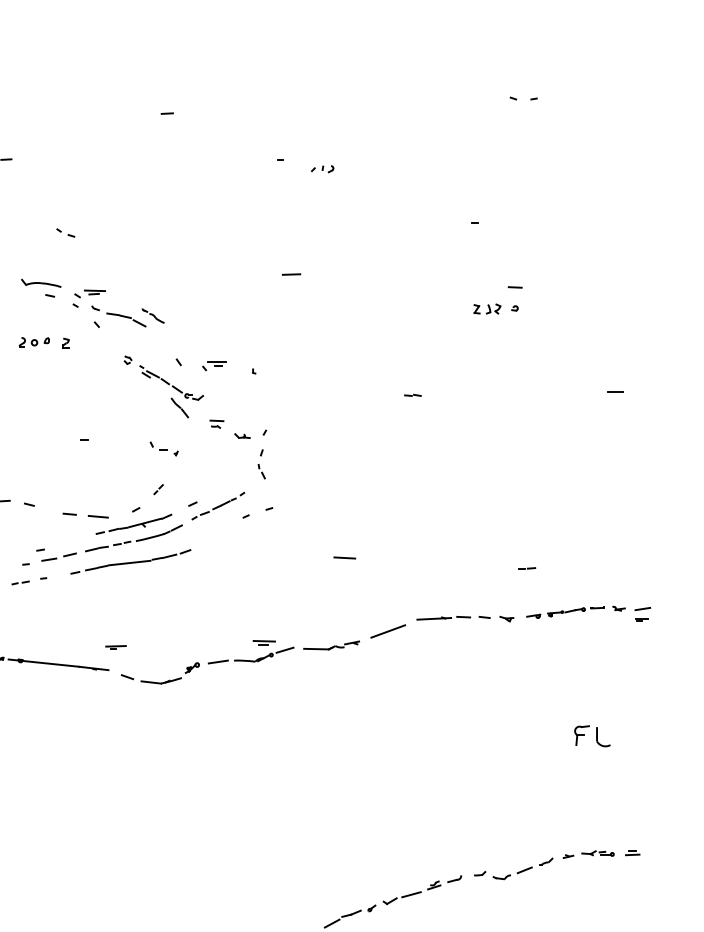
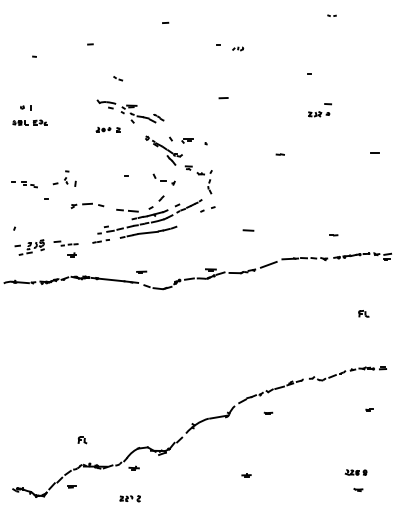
part: (522, 97) -> (331, 15), size x0.62
part: (162, 448) -> (163, 179), size x1.67
part: (590, 735) -> (363, 313), size x0.62

